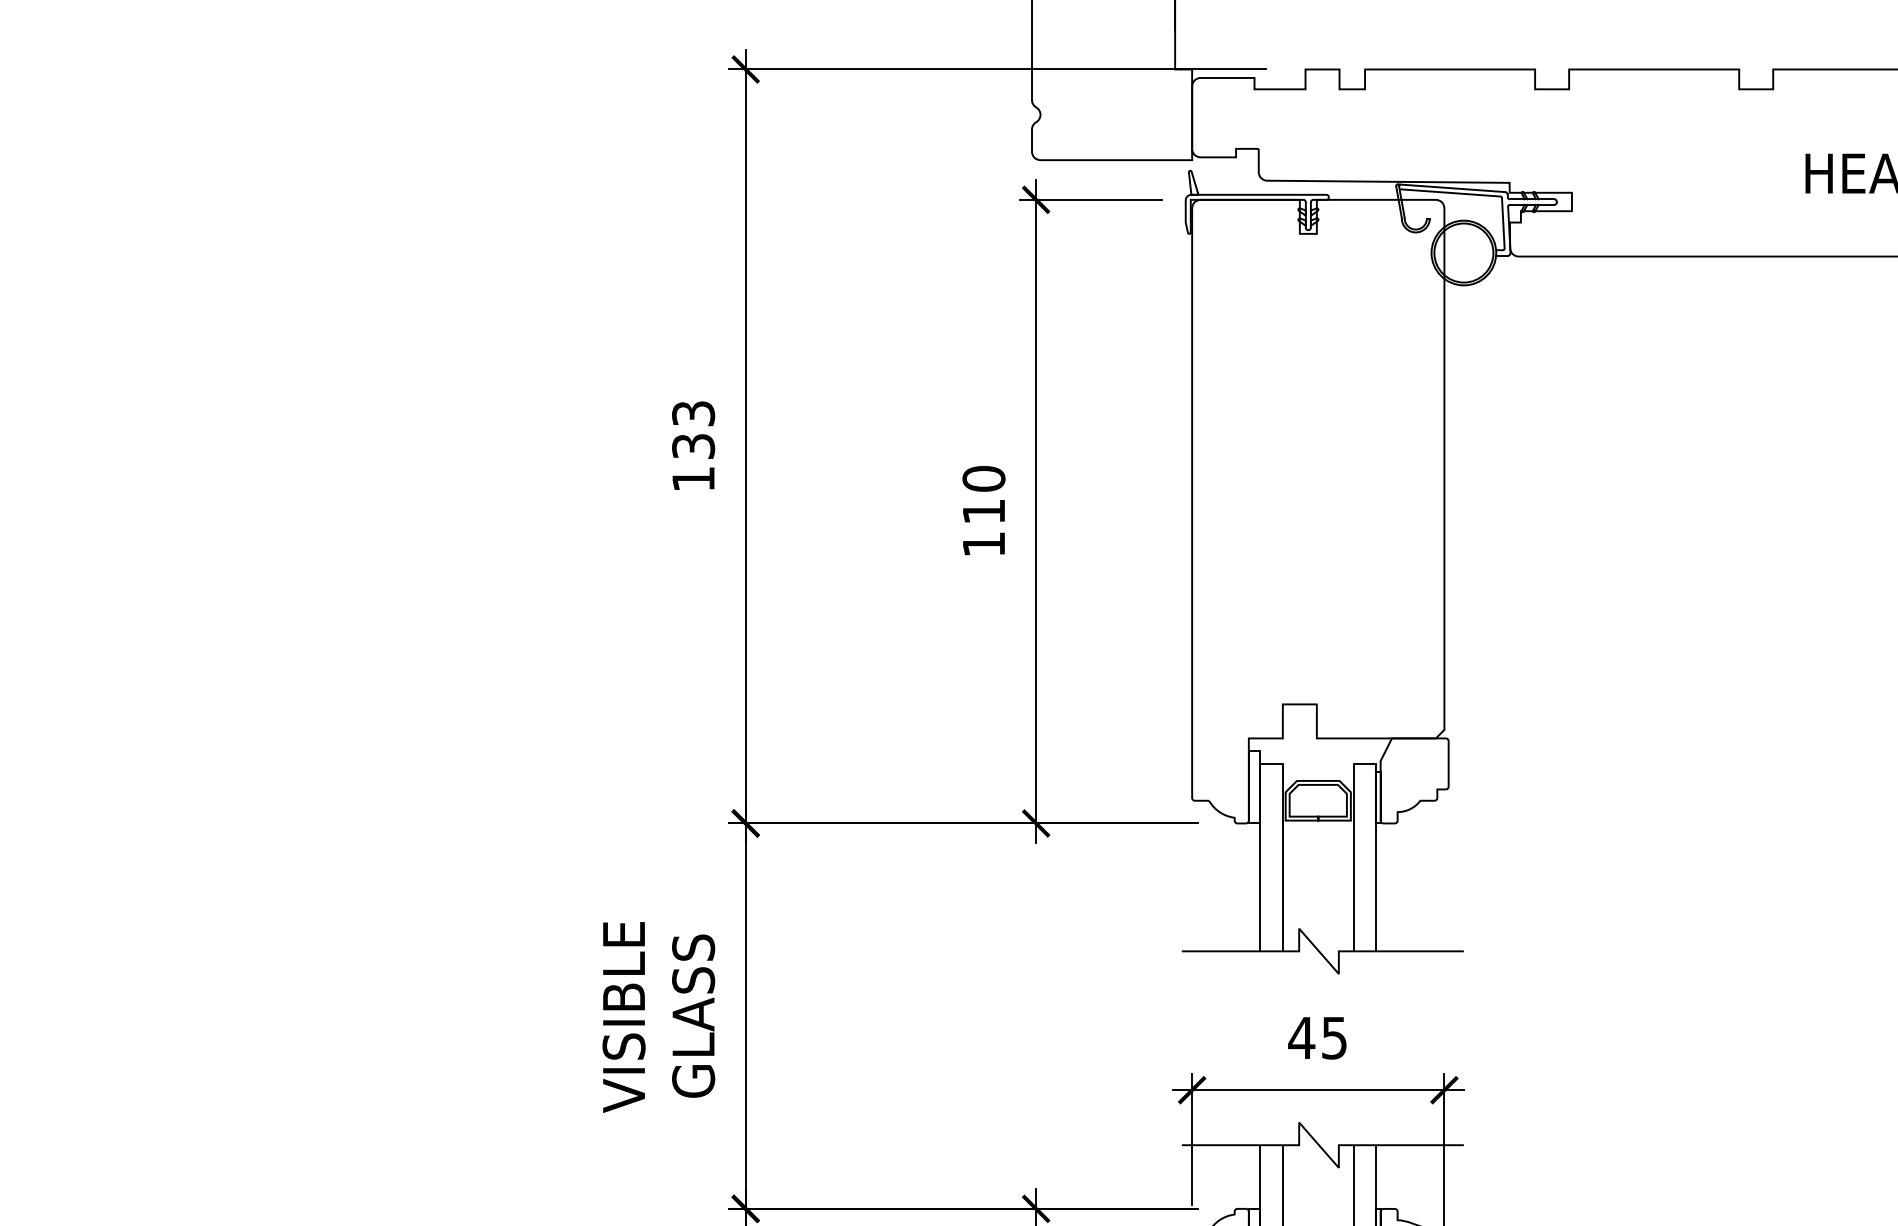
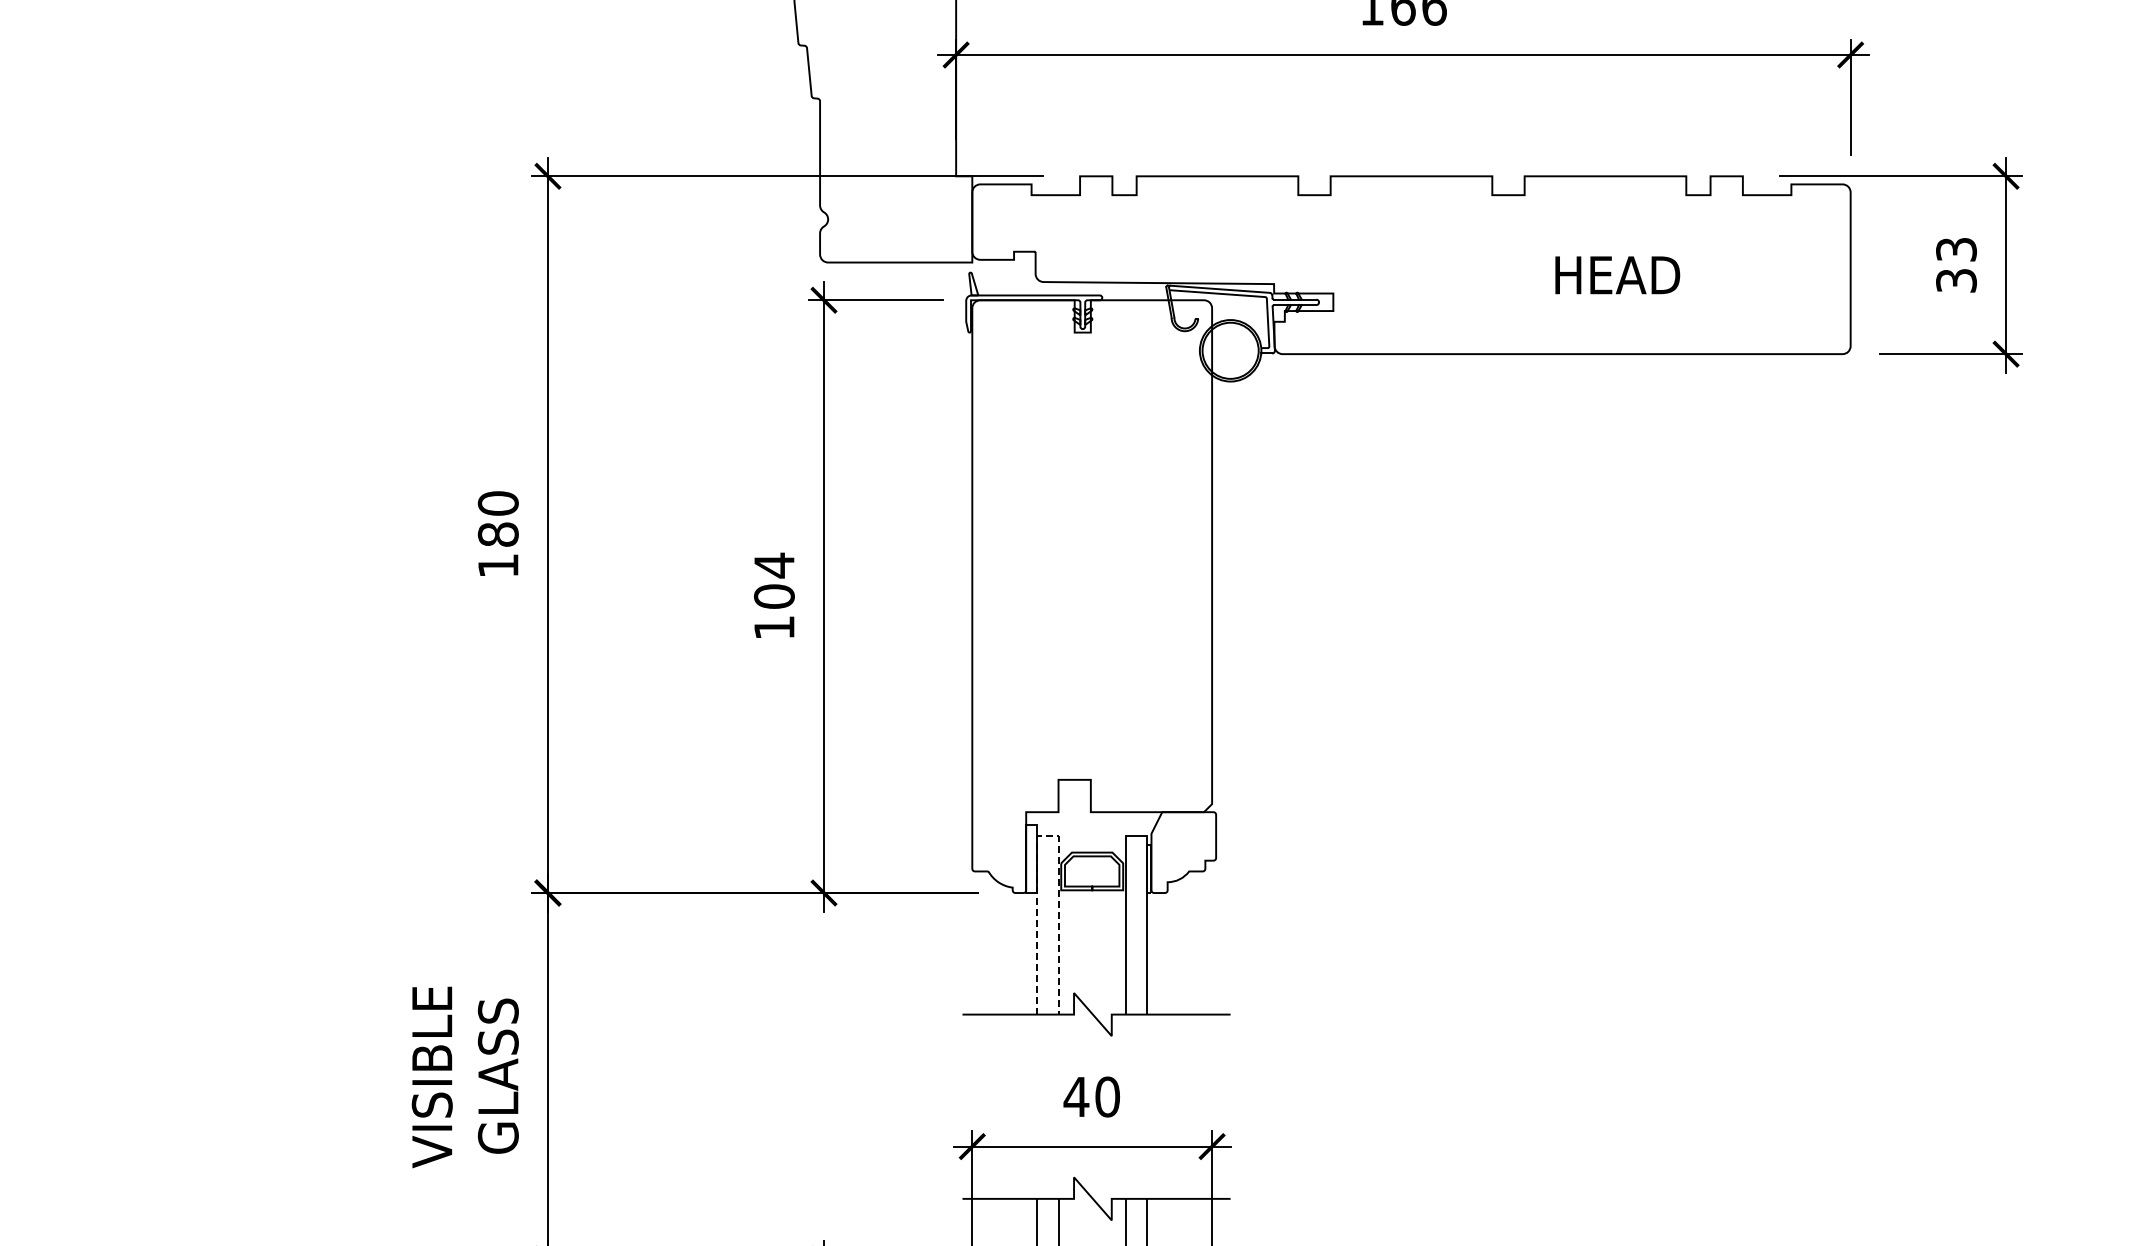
text: (692, 429) -> (497, 518), 133 -> 180
text: (984, 494) -> (774, 580), 110 -> 104
line: (1271, 763) -> (1047, 836), solid -> dashed
text: (1334, 1037) -> (1107, 1096), 45 -> 40

